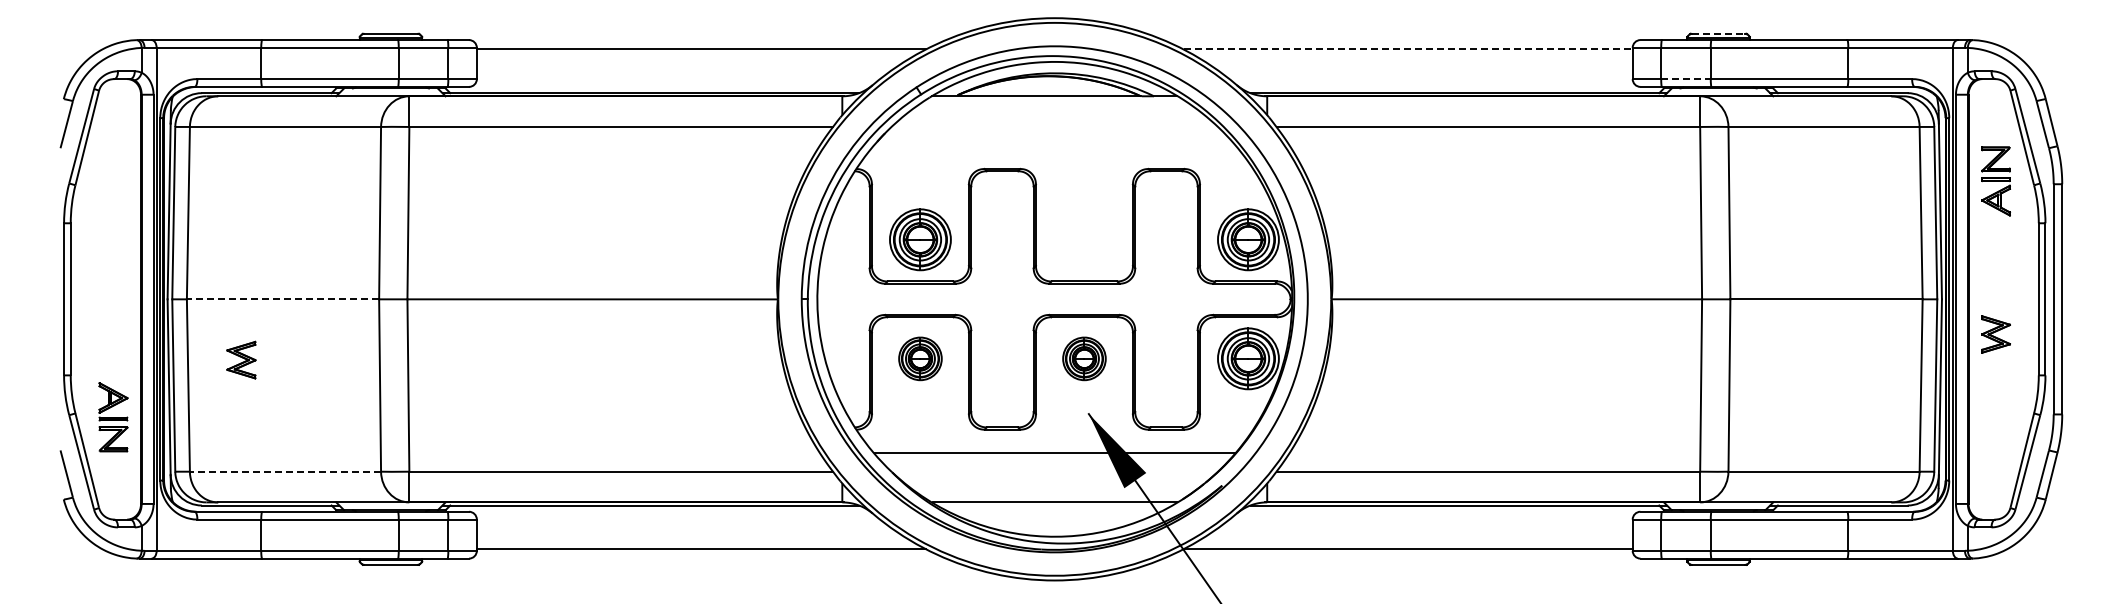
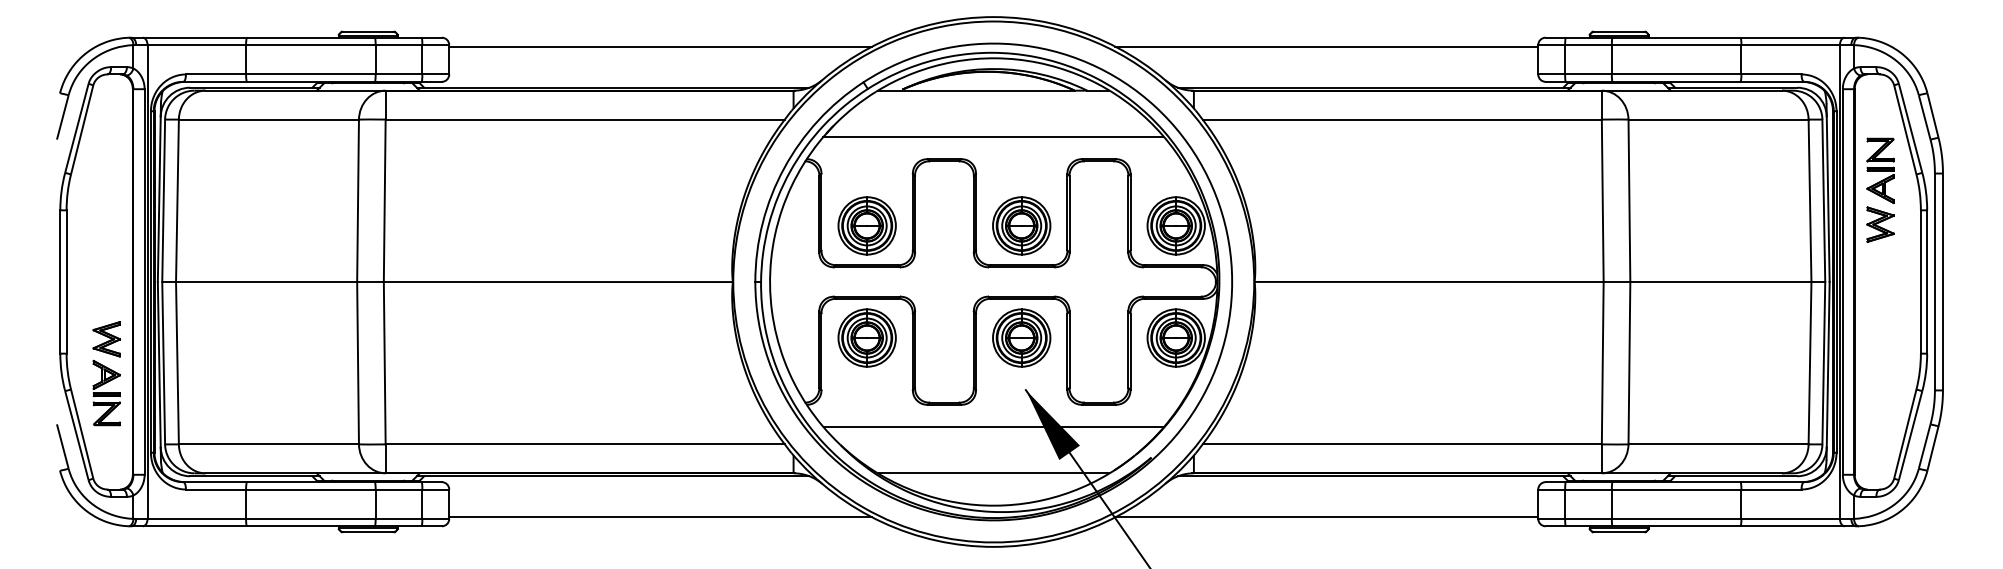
line: (1718, 33) -> (1619, 31), dashed -> solid
line: (1408, 49) -> (1327, 46), dashed -> solid
line: (1685, 79) -> (1588, 74), dashed -> solid
line: (1054, 145) -> (993, 137), added
part: (1084, 239) -> (1021, 225), added
line: (282, 299) -> (266, 282), dashed -> solid
part: (1995, 334) -> (1880, 224), moved
part: (920, 358) -> (867, 337), size x1.43
part: (1084, 358) -> (1021, 337), size x1.43
part: (241, 359) -> (106, 338), moved
line: (285, 471) -> (268, 444), dashed -> solid

